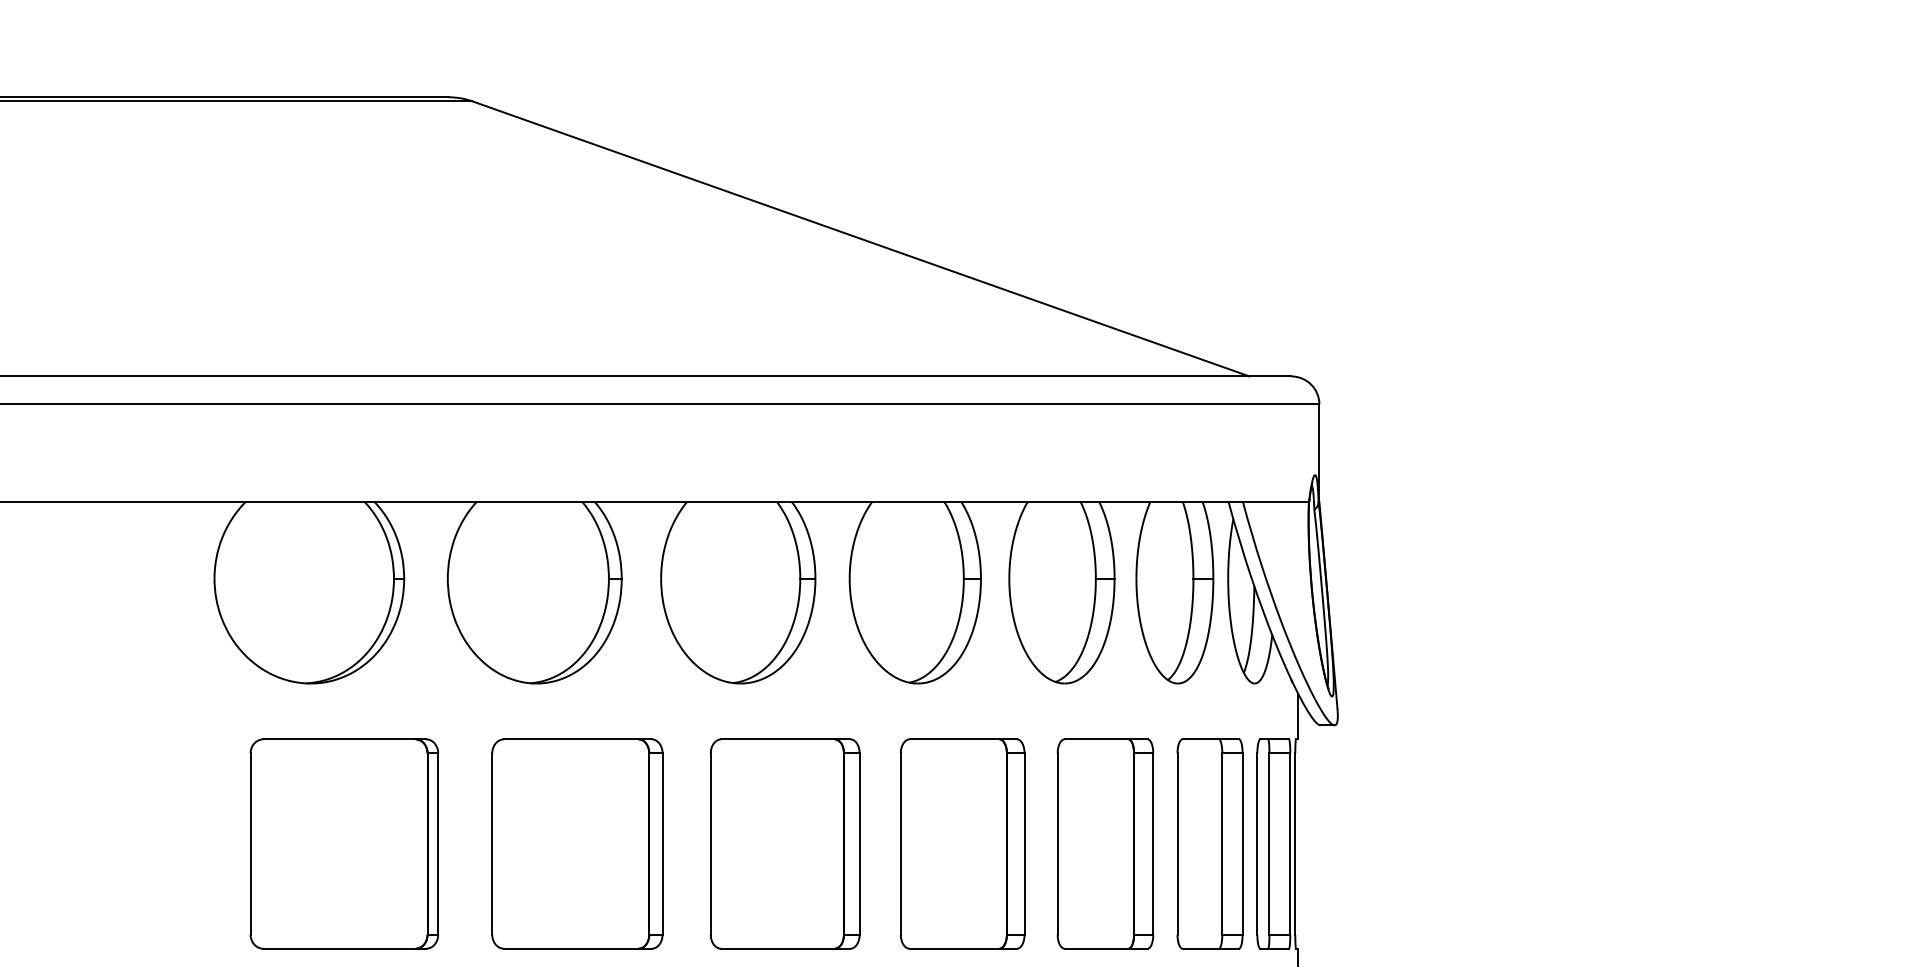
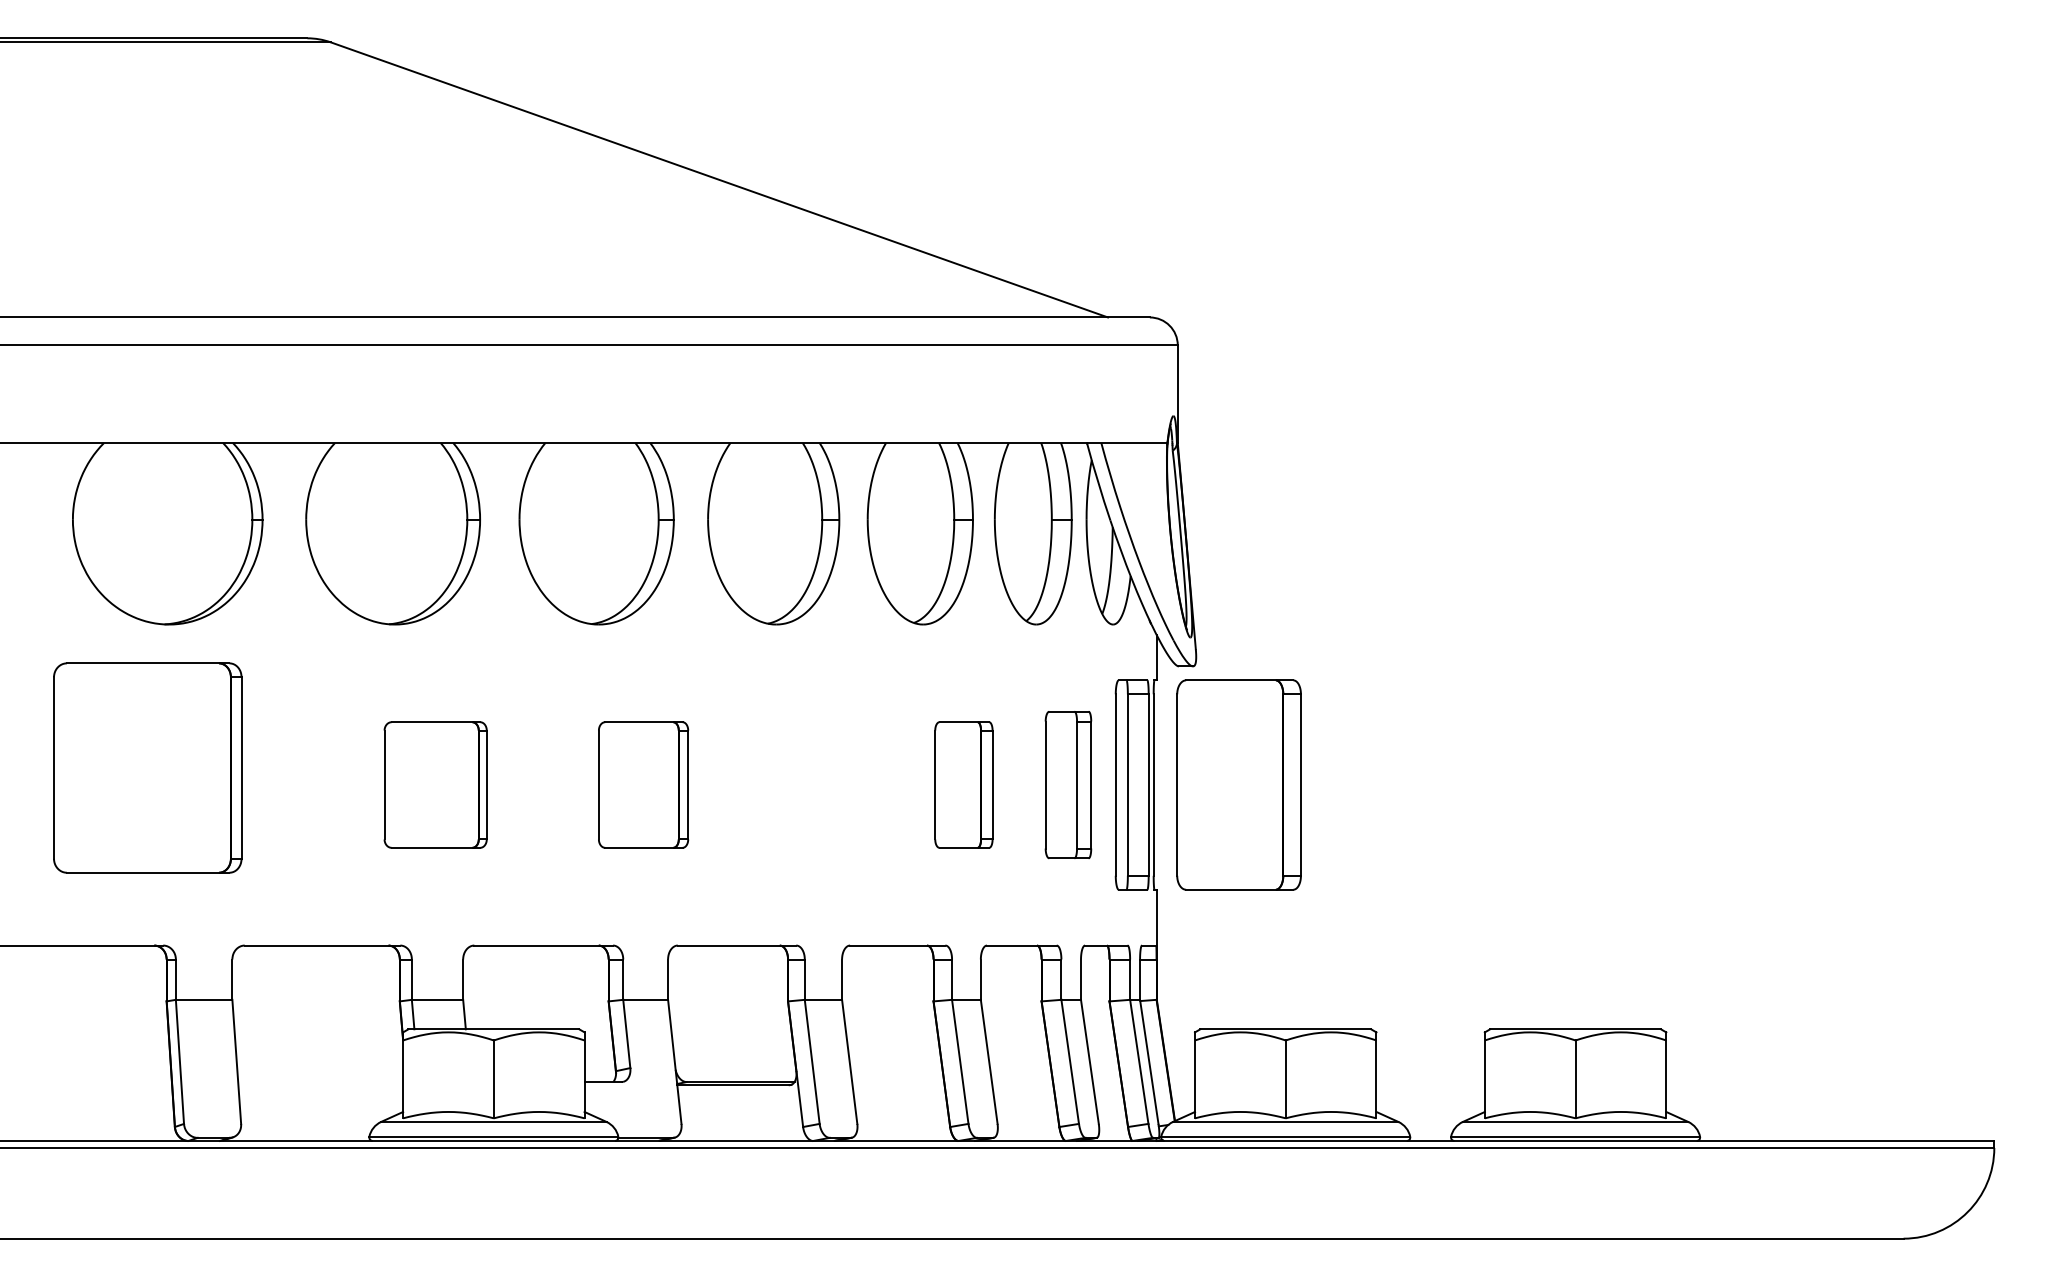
part: (344, 843) -> (147, 767), moved
part: (577, 843) -> (435, 784), size x0.6
part: (785, 843) -> (643, 784), size x0.6
part: (962, 843) -> (1238, 784), moved
part: (1105, 843) -> (963, 784), size x0.6
part: (1210, 843) -> (1068, 784), size x0.7

